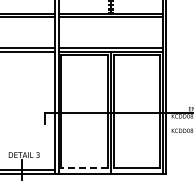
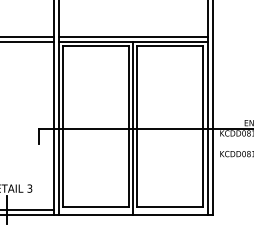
line: (84, 168) -> (96, 207), dashed -> solid

